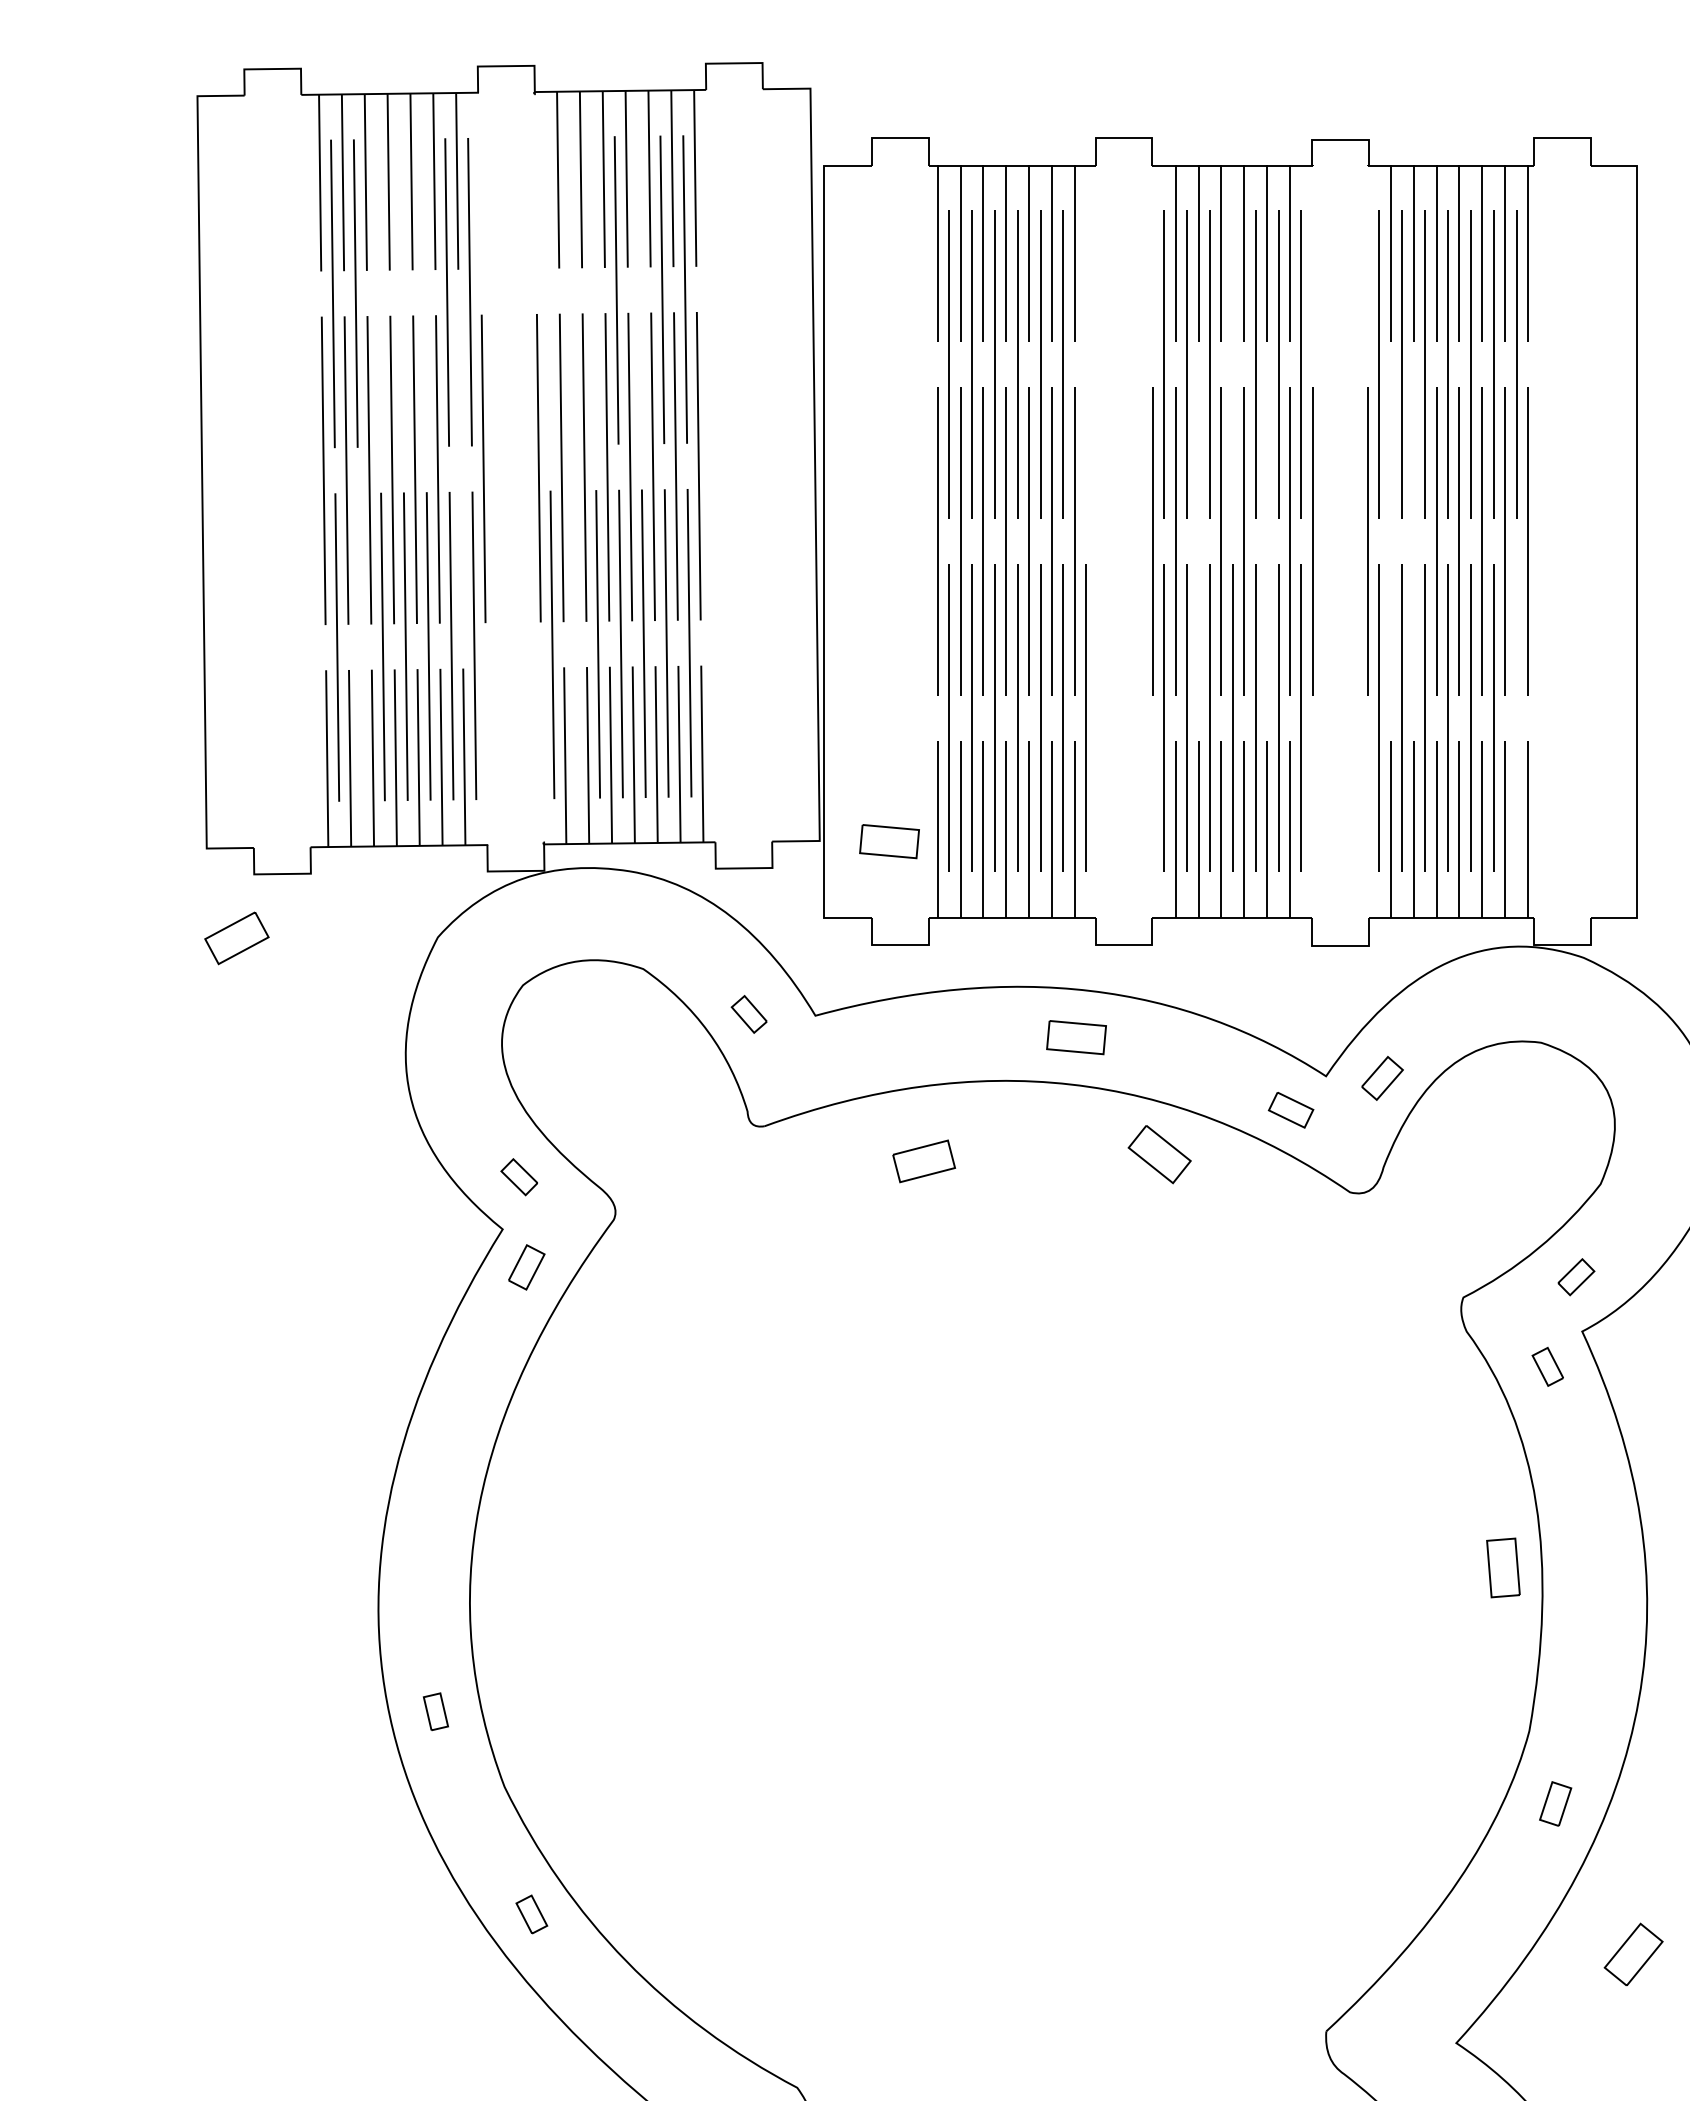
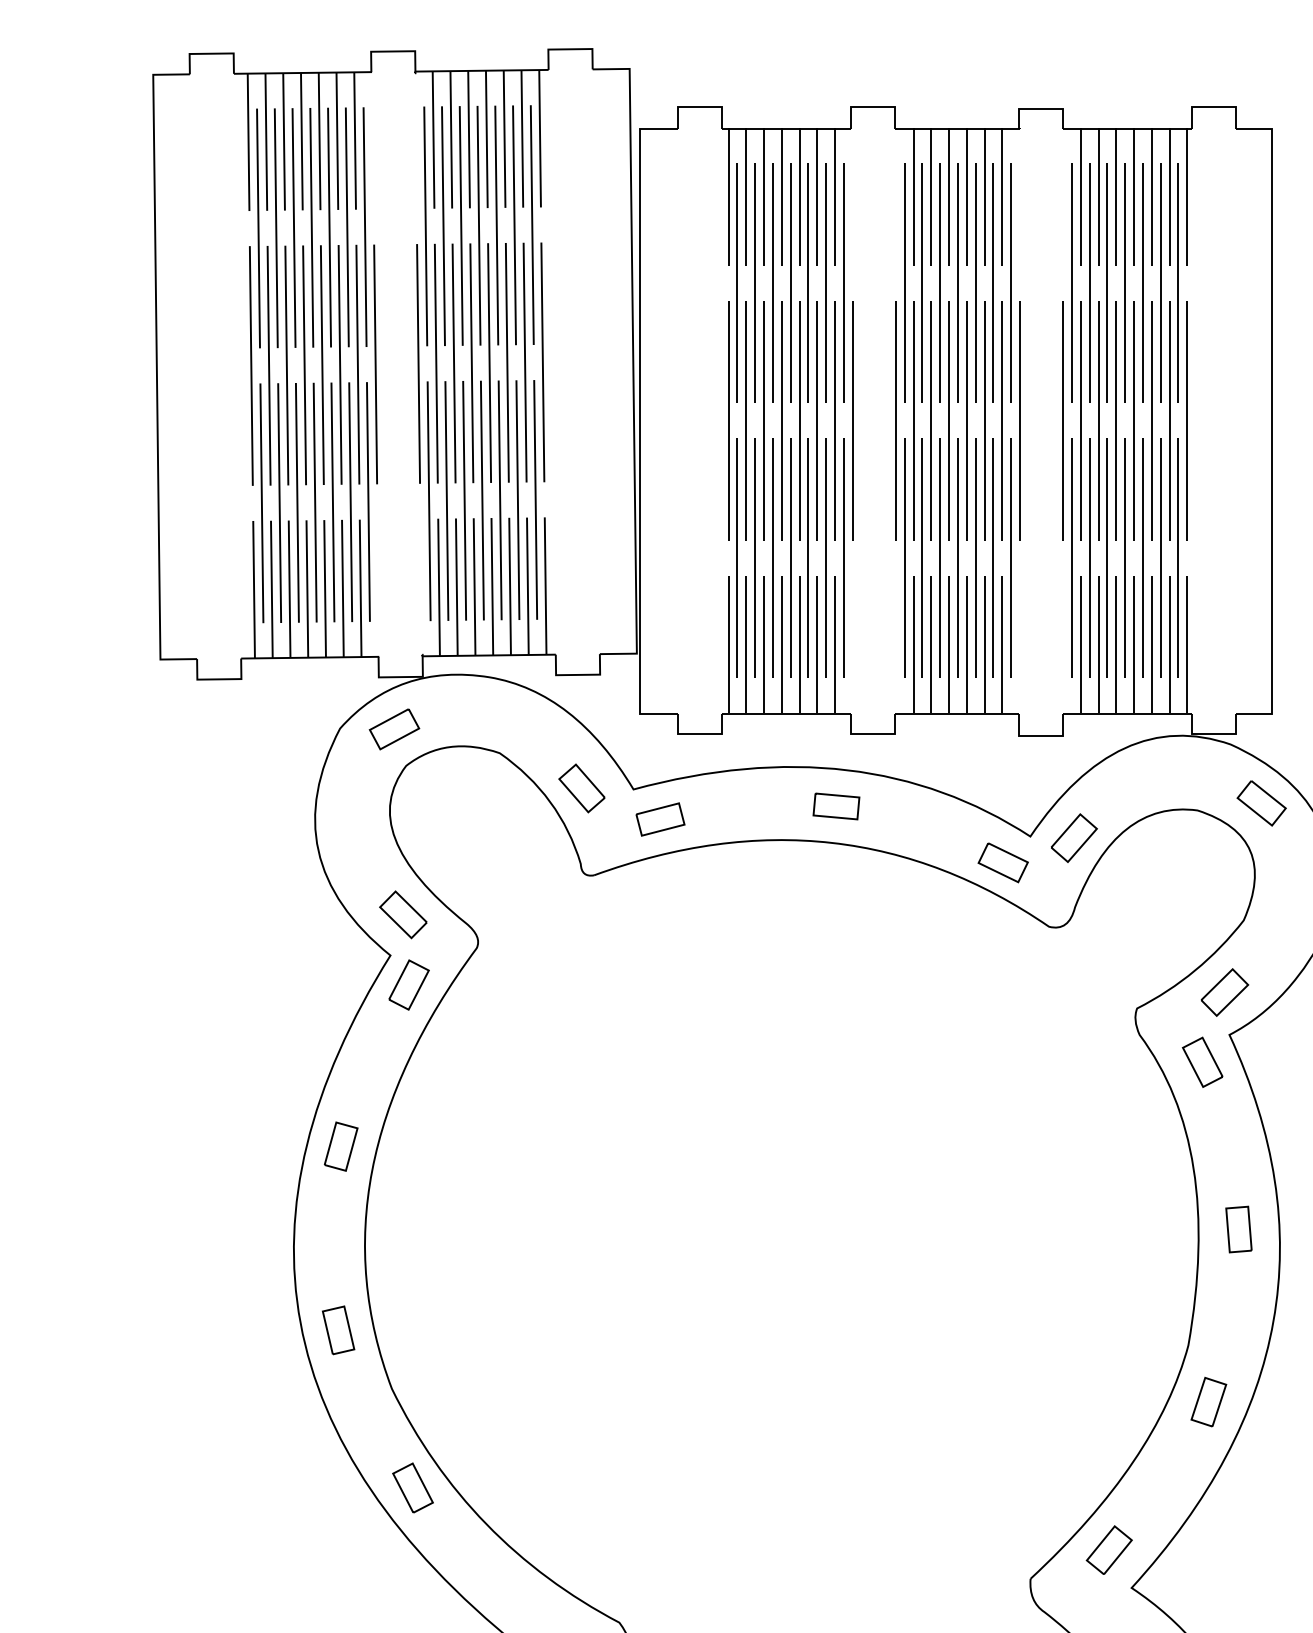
line: (570, 290) -> (443, 225), added
line: (593, 290) -> (461, 225), added
line: (639, 290) -> (496, 225), added
line: (547, 291) -> (425, 226), added
line: (401, 292) -> (311, 227), added
line: (424, 292) -> (329, 227), added
line: (378, 293) -> (293, 228), added
line: (1085, 364) -> (843, 283), added
line: (1232, 364) -> (957, 283), added
line: (460, 469) -> (357, 364), added
line: (1097, 541) -> (852, 420), added
line: (1198, 541) -> (931, 420), added
line: (1266, 541) -> (984, 420), added
line: (1390, 541) -> (1080, 420), added
line: (1413, 541) -> (1098, 420), added
line: (575, 644) -> (447, 500), added
line: (359, 647) -> (279, 503), added
line: (1516, 717) -> (1178, 557), added
part: (889, 841) -> (691, 654), removed
part: (236, 938) -> (394, 729), moved
part: (749, 1014) -> (582, 788), size x1.67
part: (1382, 1078) -> (1074, 838), size x1.43
part: (1290, 1110) -> (1002, 863), size x1.43
part: (1159, 1154) -> (1261, 803), moved
part: (924, 1161) -> (660, 819), moved
part: (519, 1177) -> (403, 915), size x1.67
part: (526, 1267) -> (408, 985), size x1.43
part: (1576, 1277) -> (1225, 992), size x1.67
part: (1547, 1366) -> (1202, 1062), size x1.67
part: (439, 1475) -> (341, 1146), added
part: (1503, 1567) -> (1239, 1229), moved
part: (435, 1711) -> (338, 1330), size x1.67
part: (1555, 1803) -> (1208, 1401), size x1.43
part: (531, 1914) -> (412, 1488), size x1.67
part: (1633, 1954) -> (1109, 1550), moved

